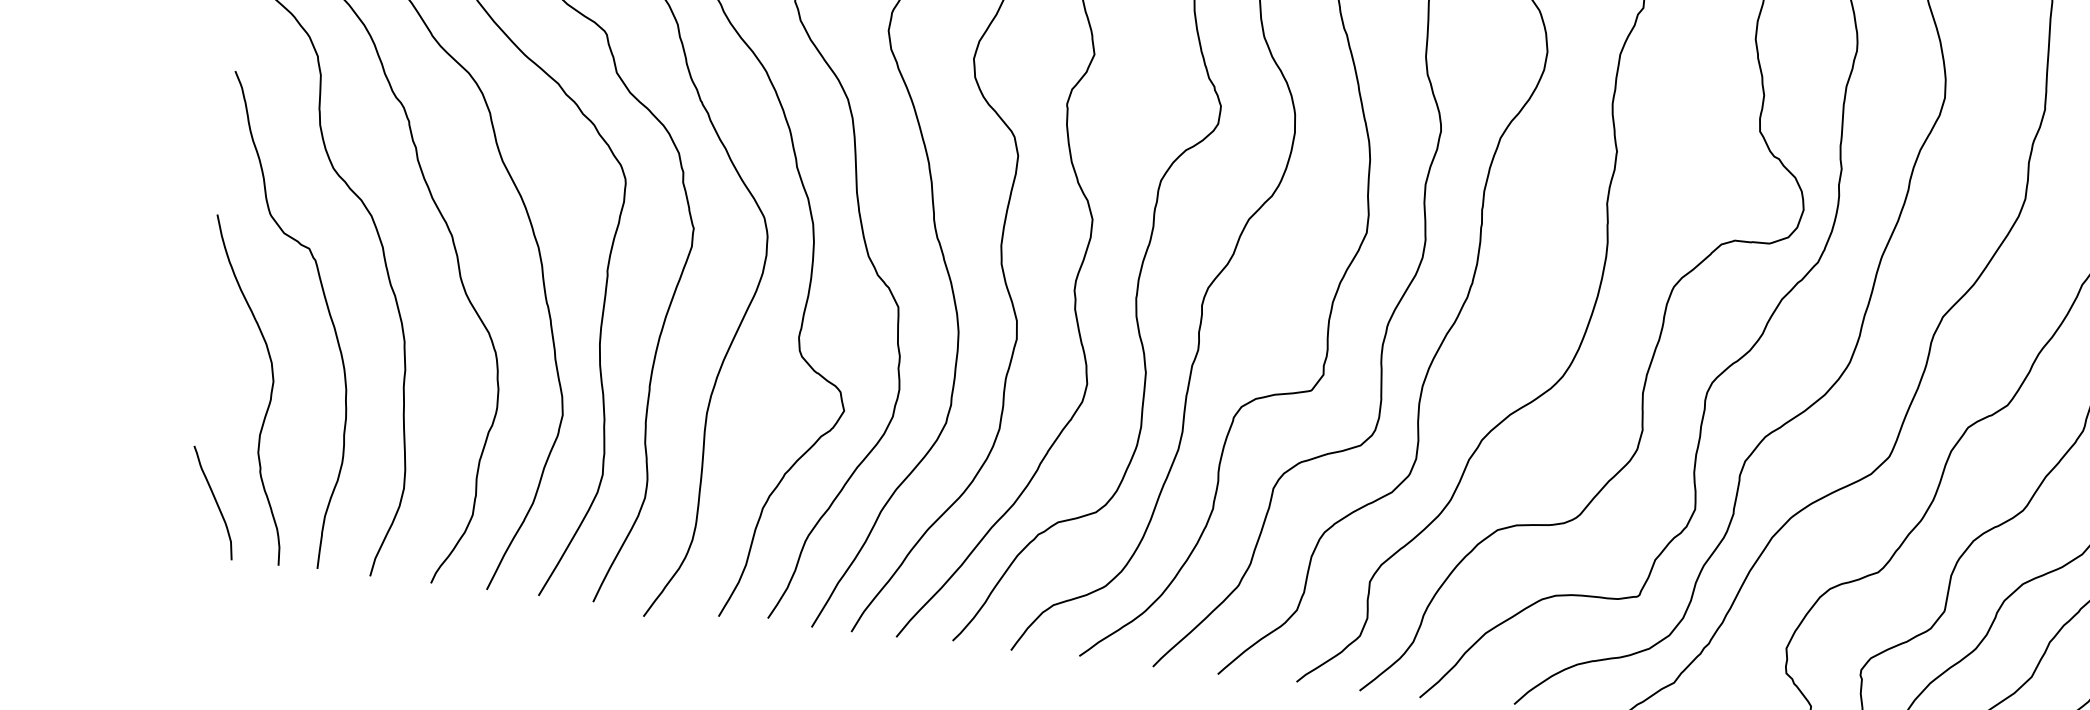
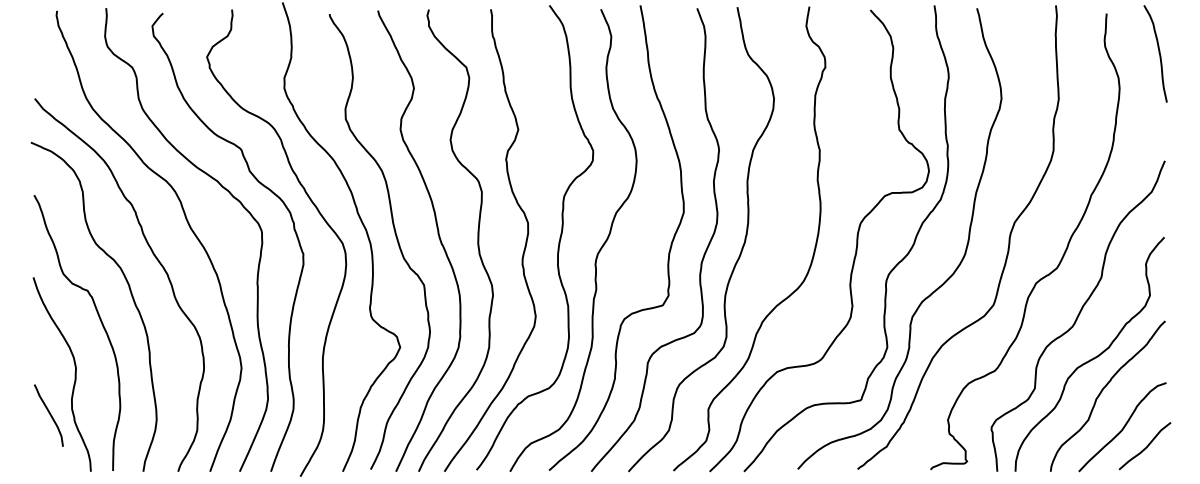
curve: (214, 501) -> (49, 414), moved

